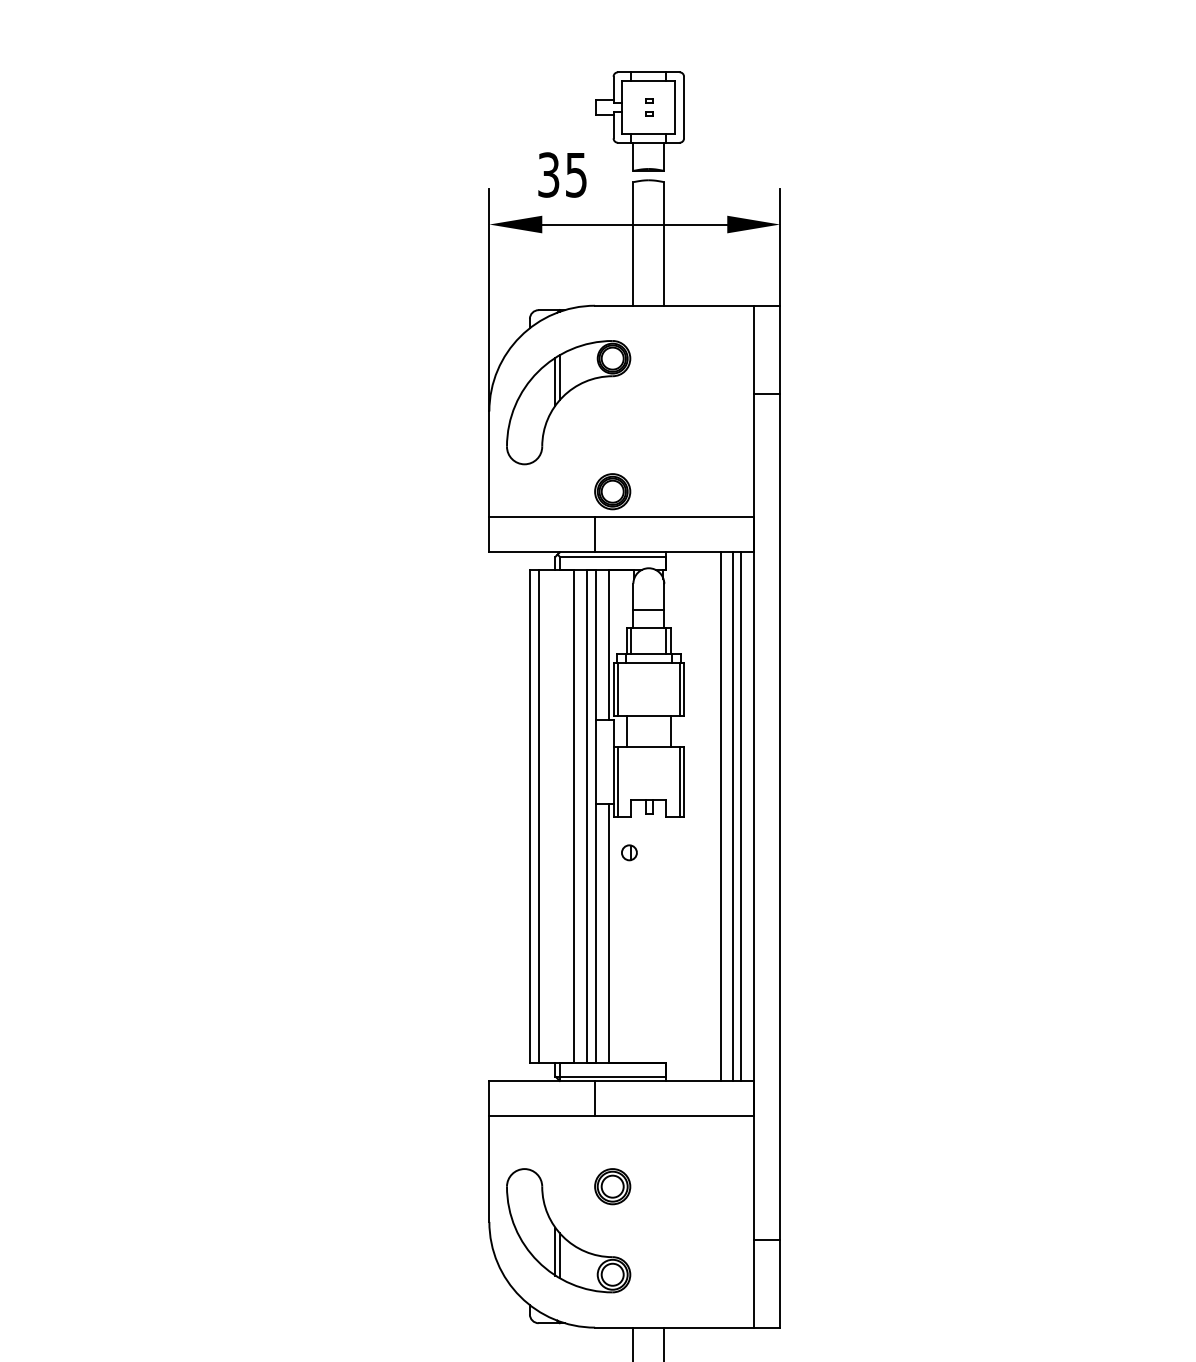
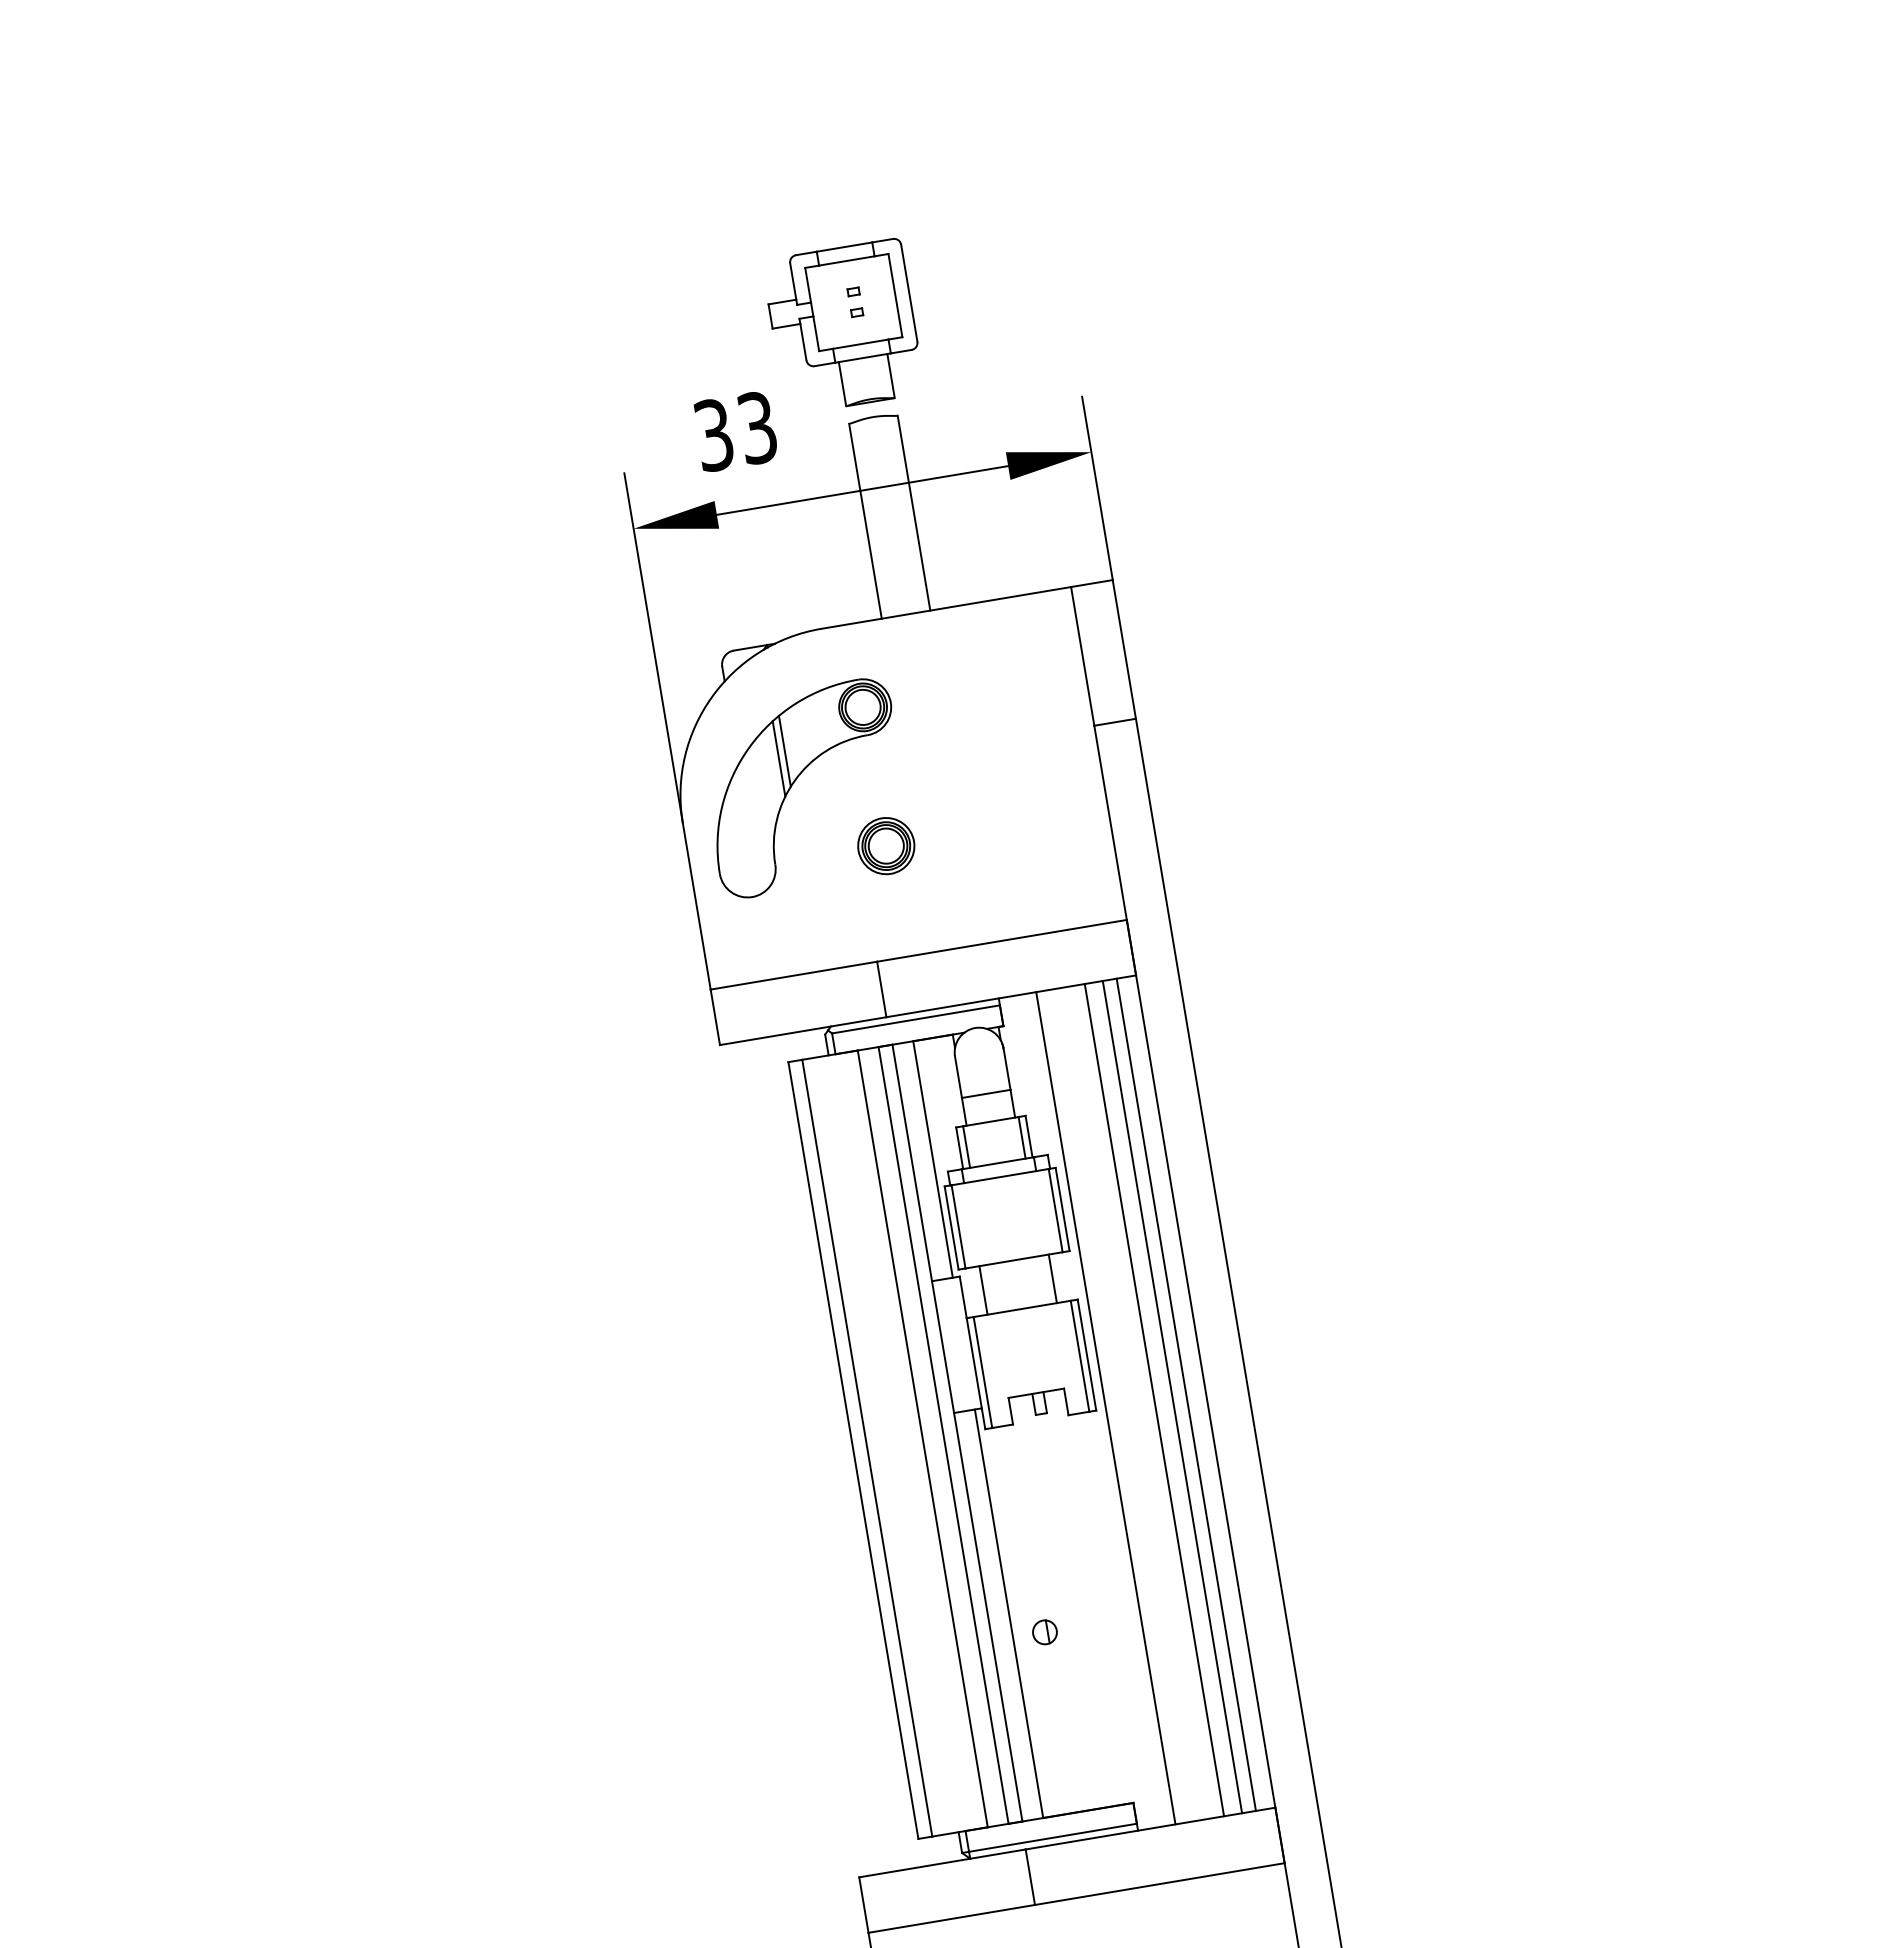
text: (576, 174) -> (757, 427), 35 -> 33
part: (612, 491) -> (885, 845), moved
line: (690, 816) -> (1106, 1407), added
part: (629, 852) -> (1044, 1631), moved

